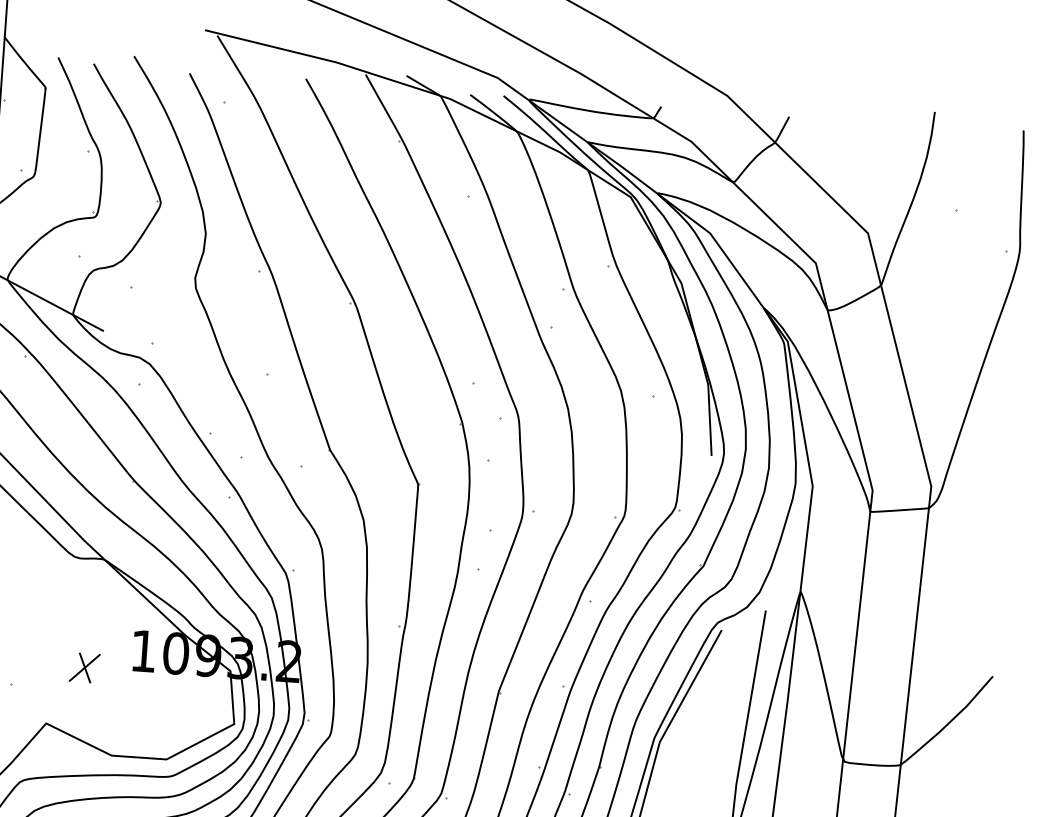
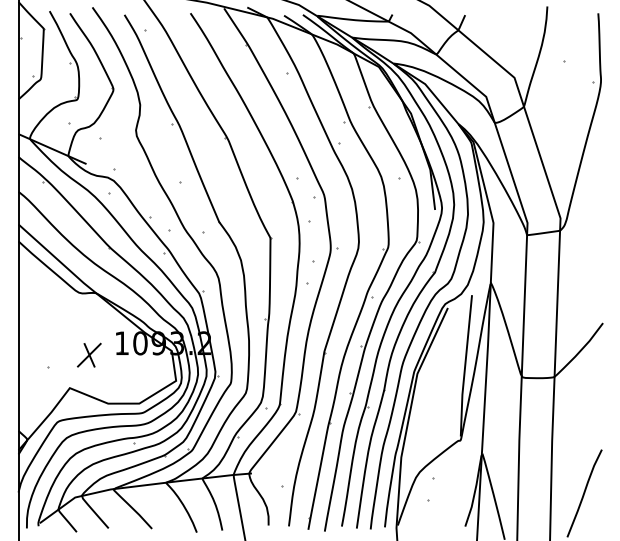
part: (85, 666) -> (89, 354), size x1.43

